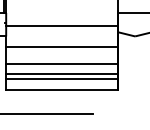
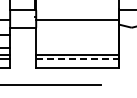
line: (61, 46) -> (77, 35), removed
line: (61, 63) -> (77, 47), removed
line: (61, 79) -> (77, 59), solid -> dashed

